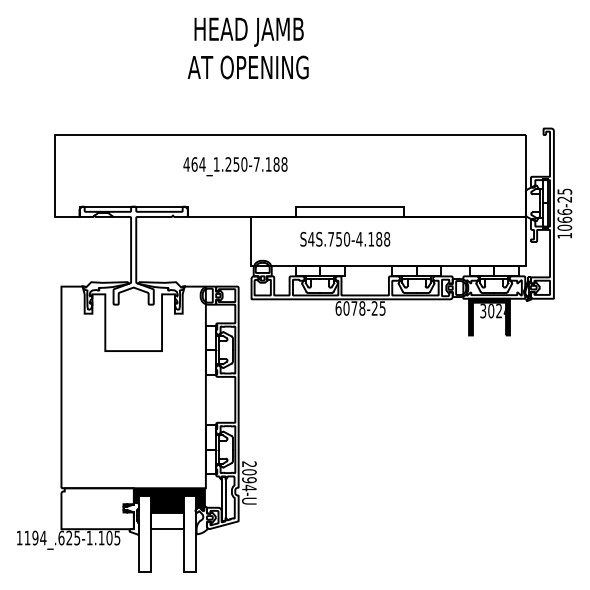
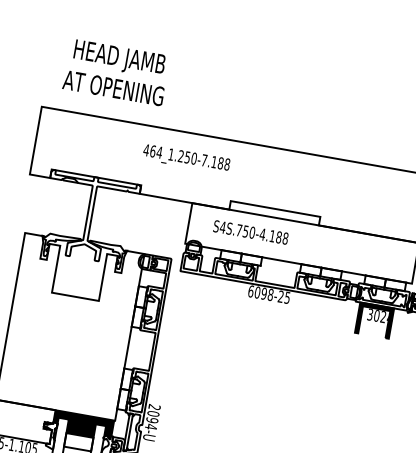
text: (247, 48) -> (115, 72), moved
text: (345, 239) -> (251, 232), moved
text: (354, 308) -> (264, 293), 6078-25 -> 6098-25

